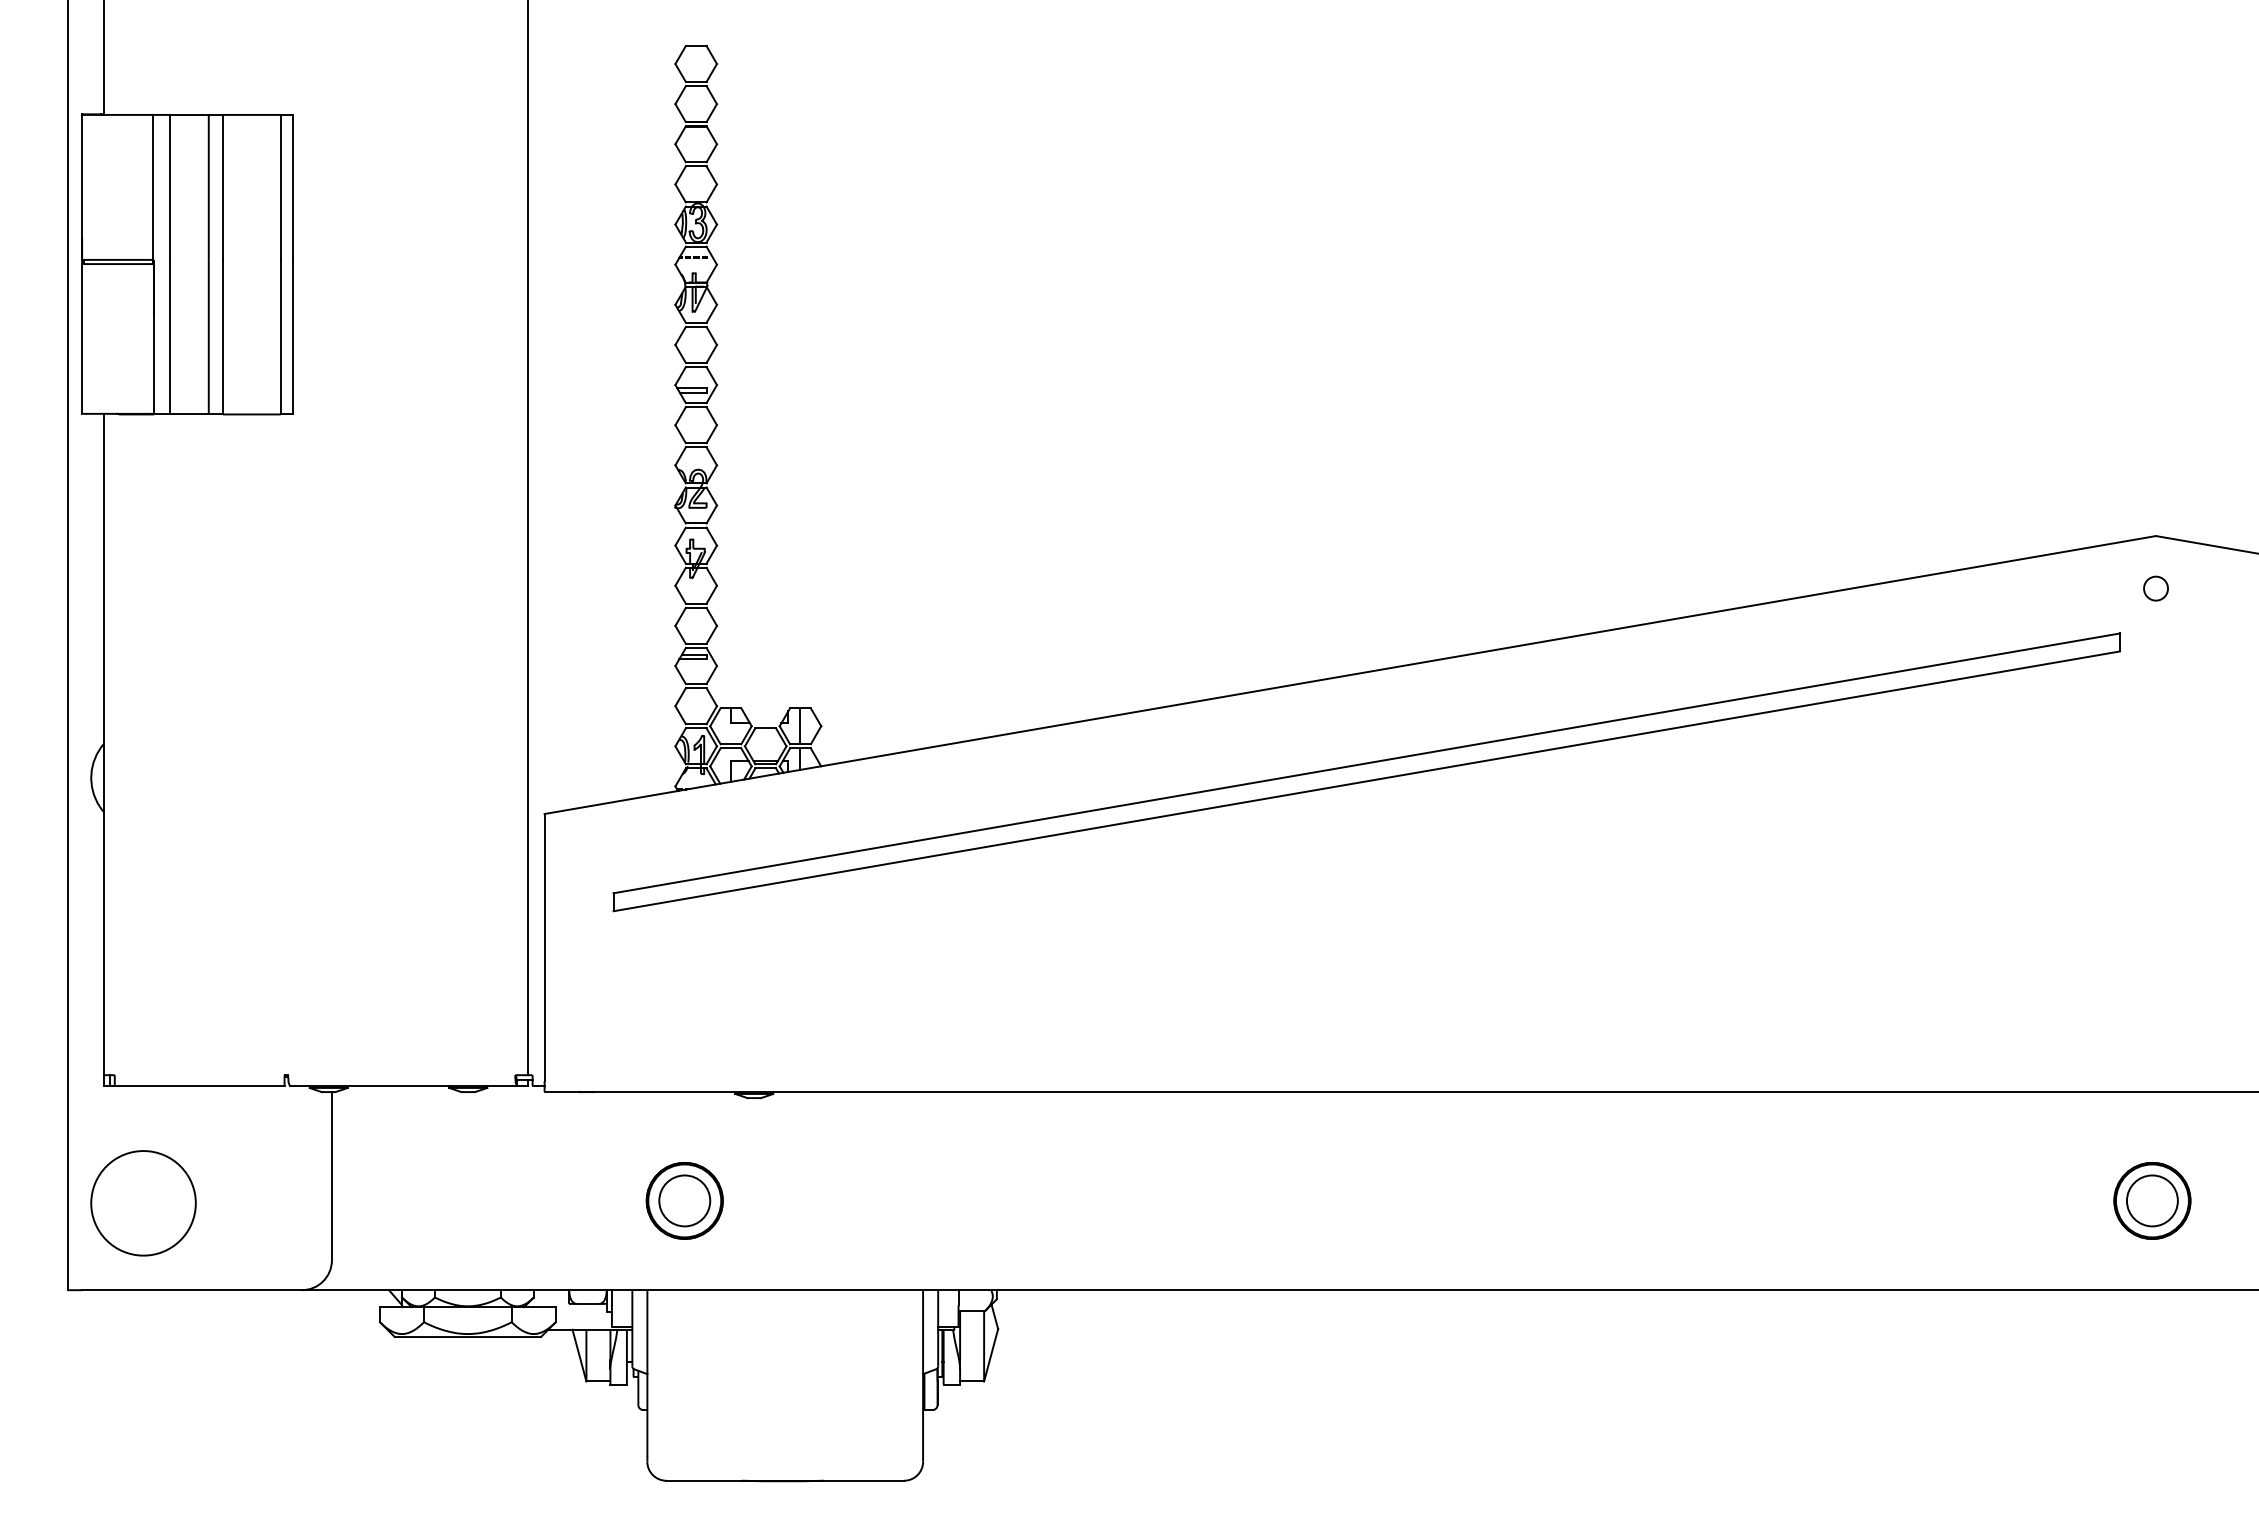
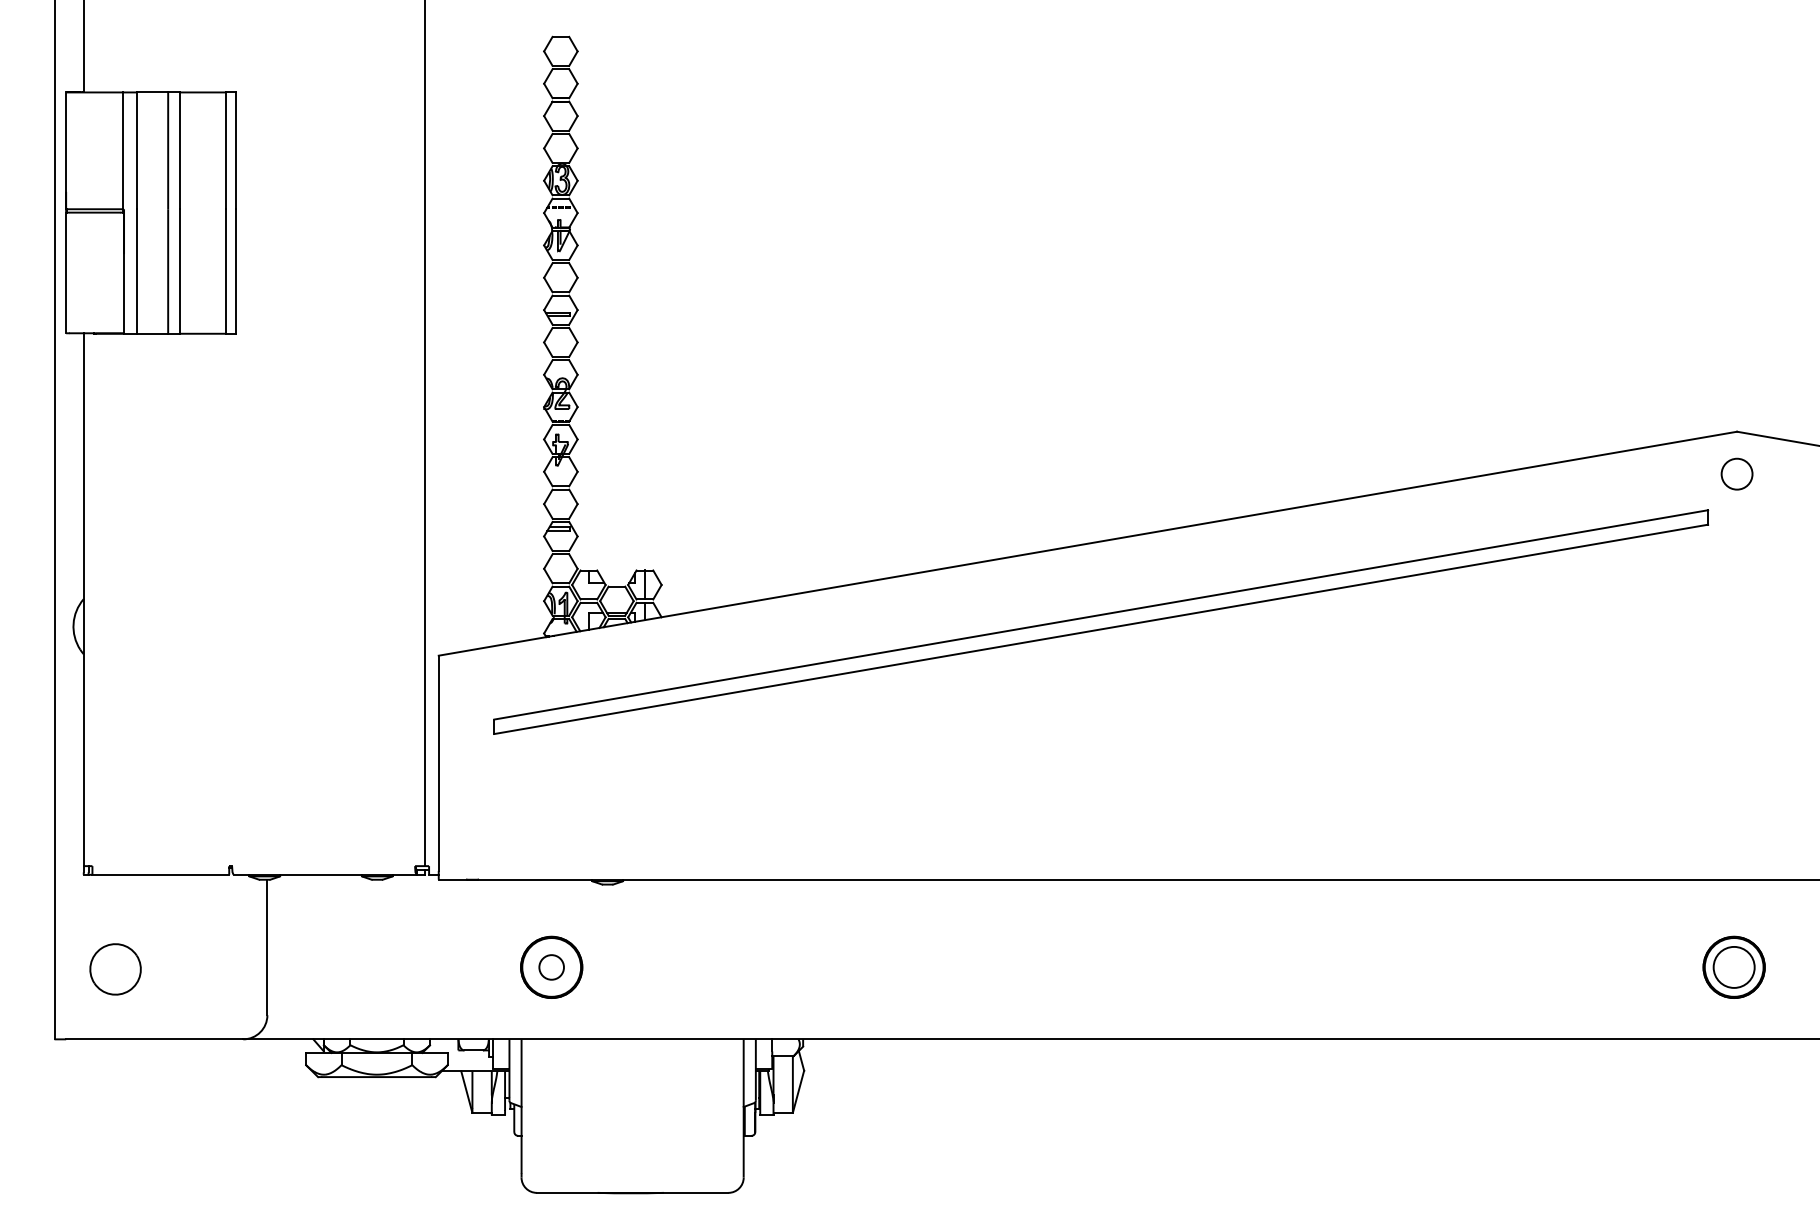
circle: (2155, 588) -> (1736, 474), size x1.6
circle: (684, 1200) -> (551, 967), size x0.6
part: (143, 1203) -> (115, 969), size x0.6

